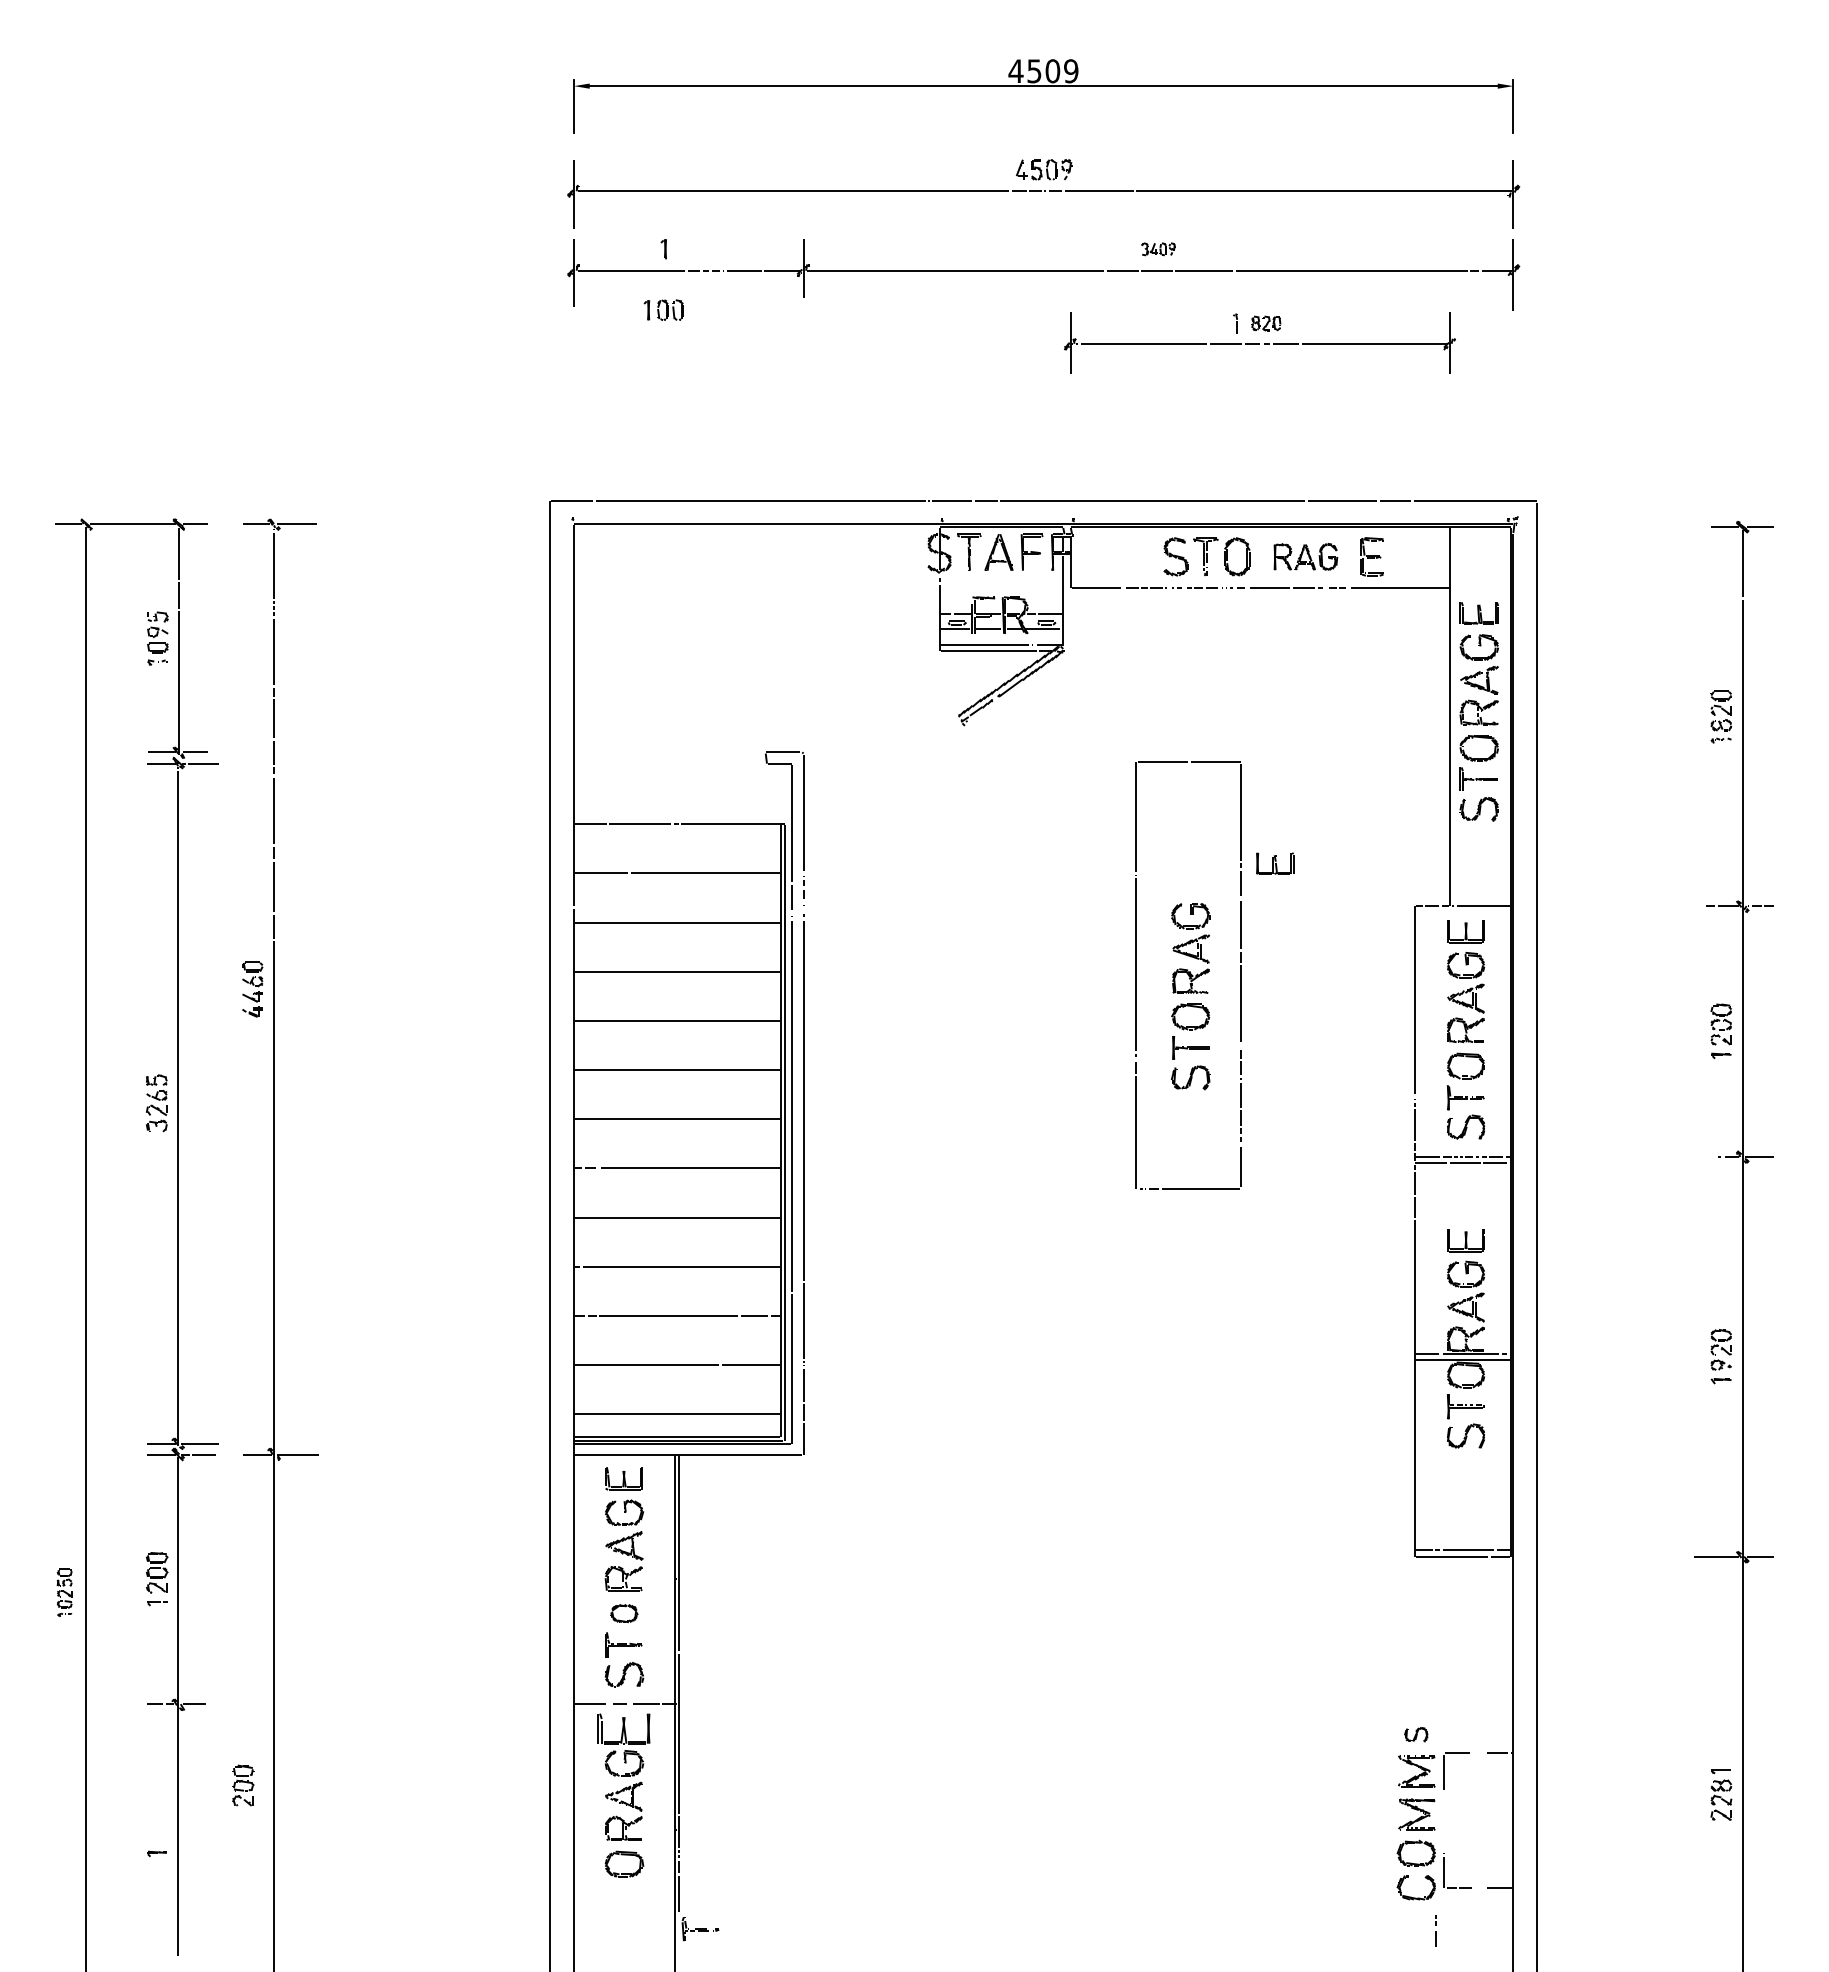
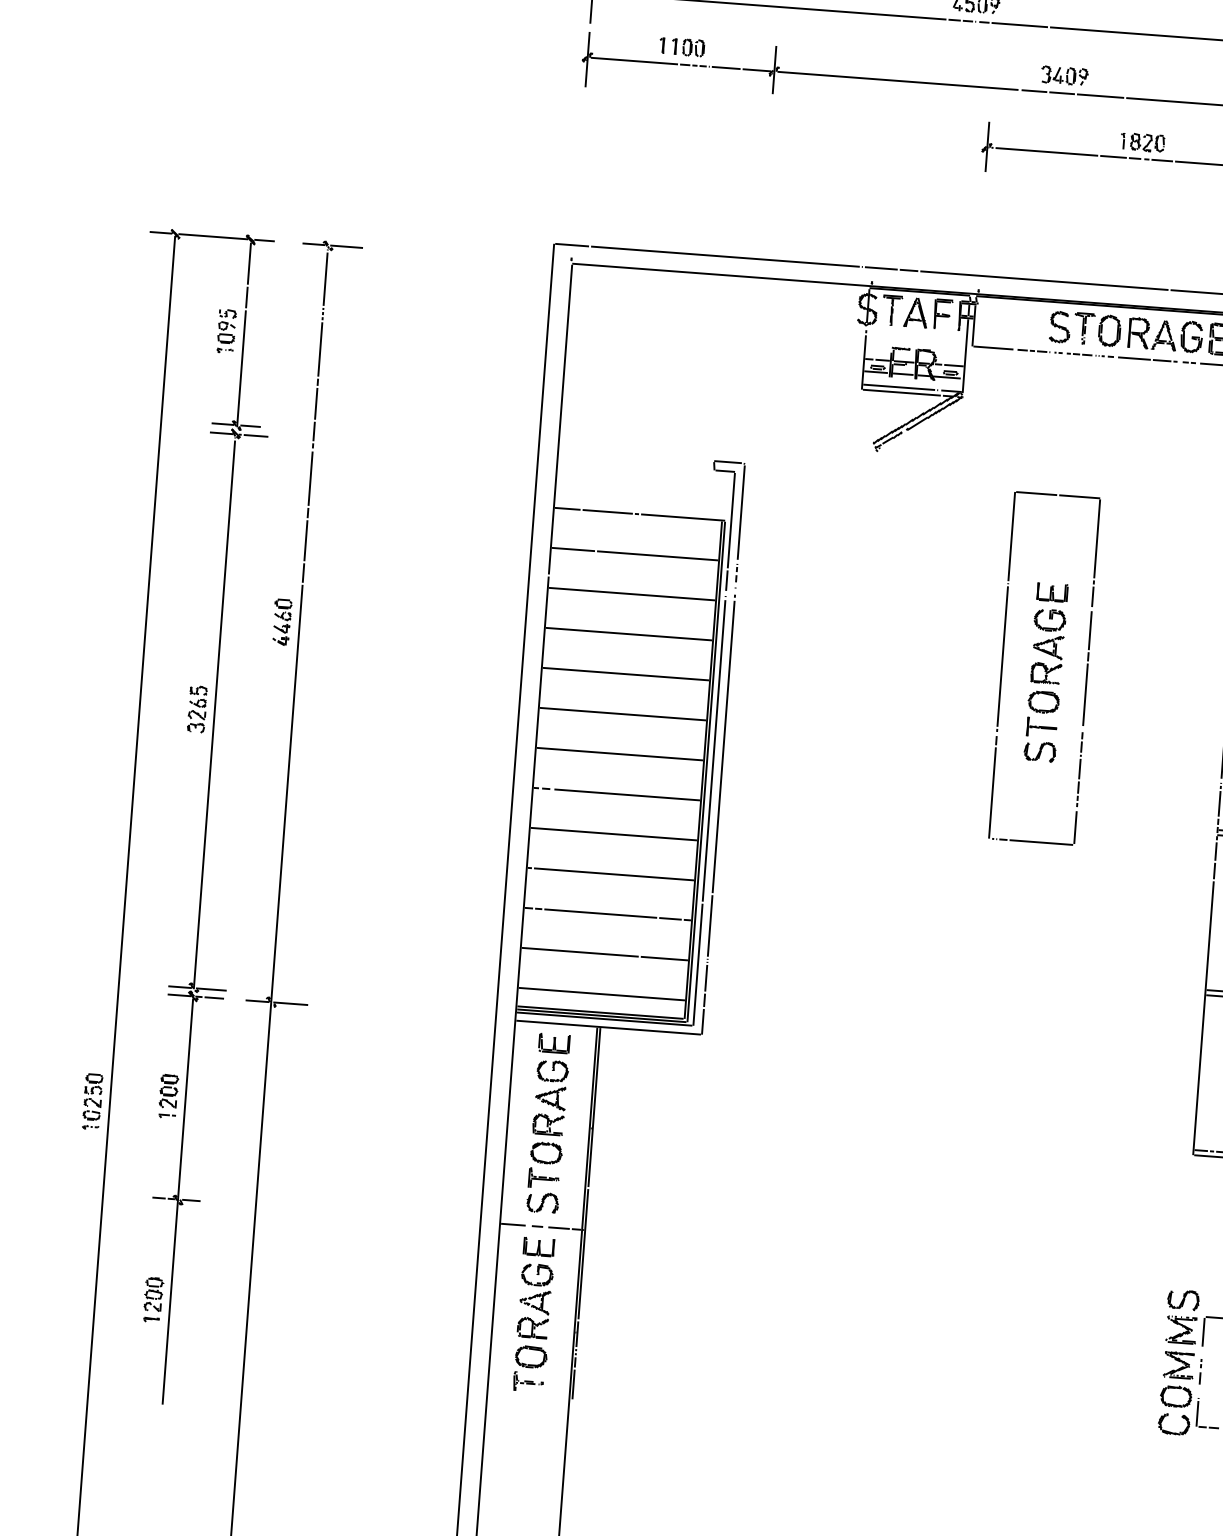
part: (1158, 249) -> (1064, 76), size x1.67
part: (663, 309) -> (687, 46), moved
part: (1266, 323) -> (1147, 142), size x1.43
part: (1305, 556) -> (1165, 334), size x1.43
part: (1275, 863) -> (1052, 592), moved
part: (64, 1592) -> (92, 1101), size x1.43
part: (624, 1613) -> (546, 1153), size x1.43
part: (623, 1728) -> (538, 1246), size x0.71
part: (1415, 1734) -> (1182, 1299), size x1.67
part: (243, 1785) -> (153, 1294), moved
part: (700, 1929) -> (528, 1382), moved
line: (1435, 1931) -> (1200, 1372), moved

